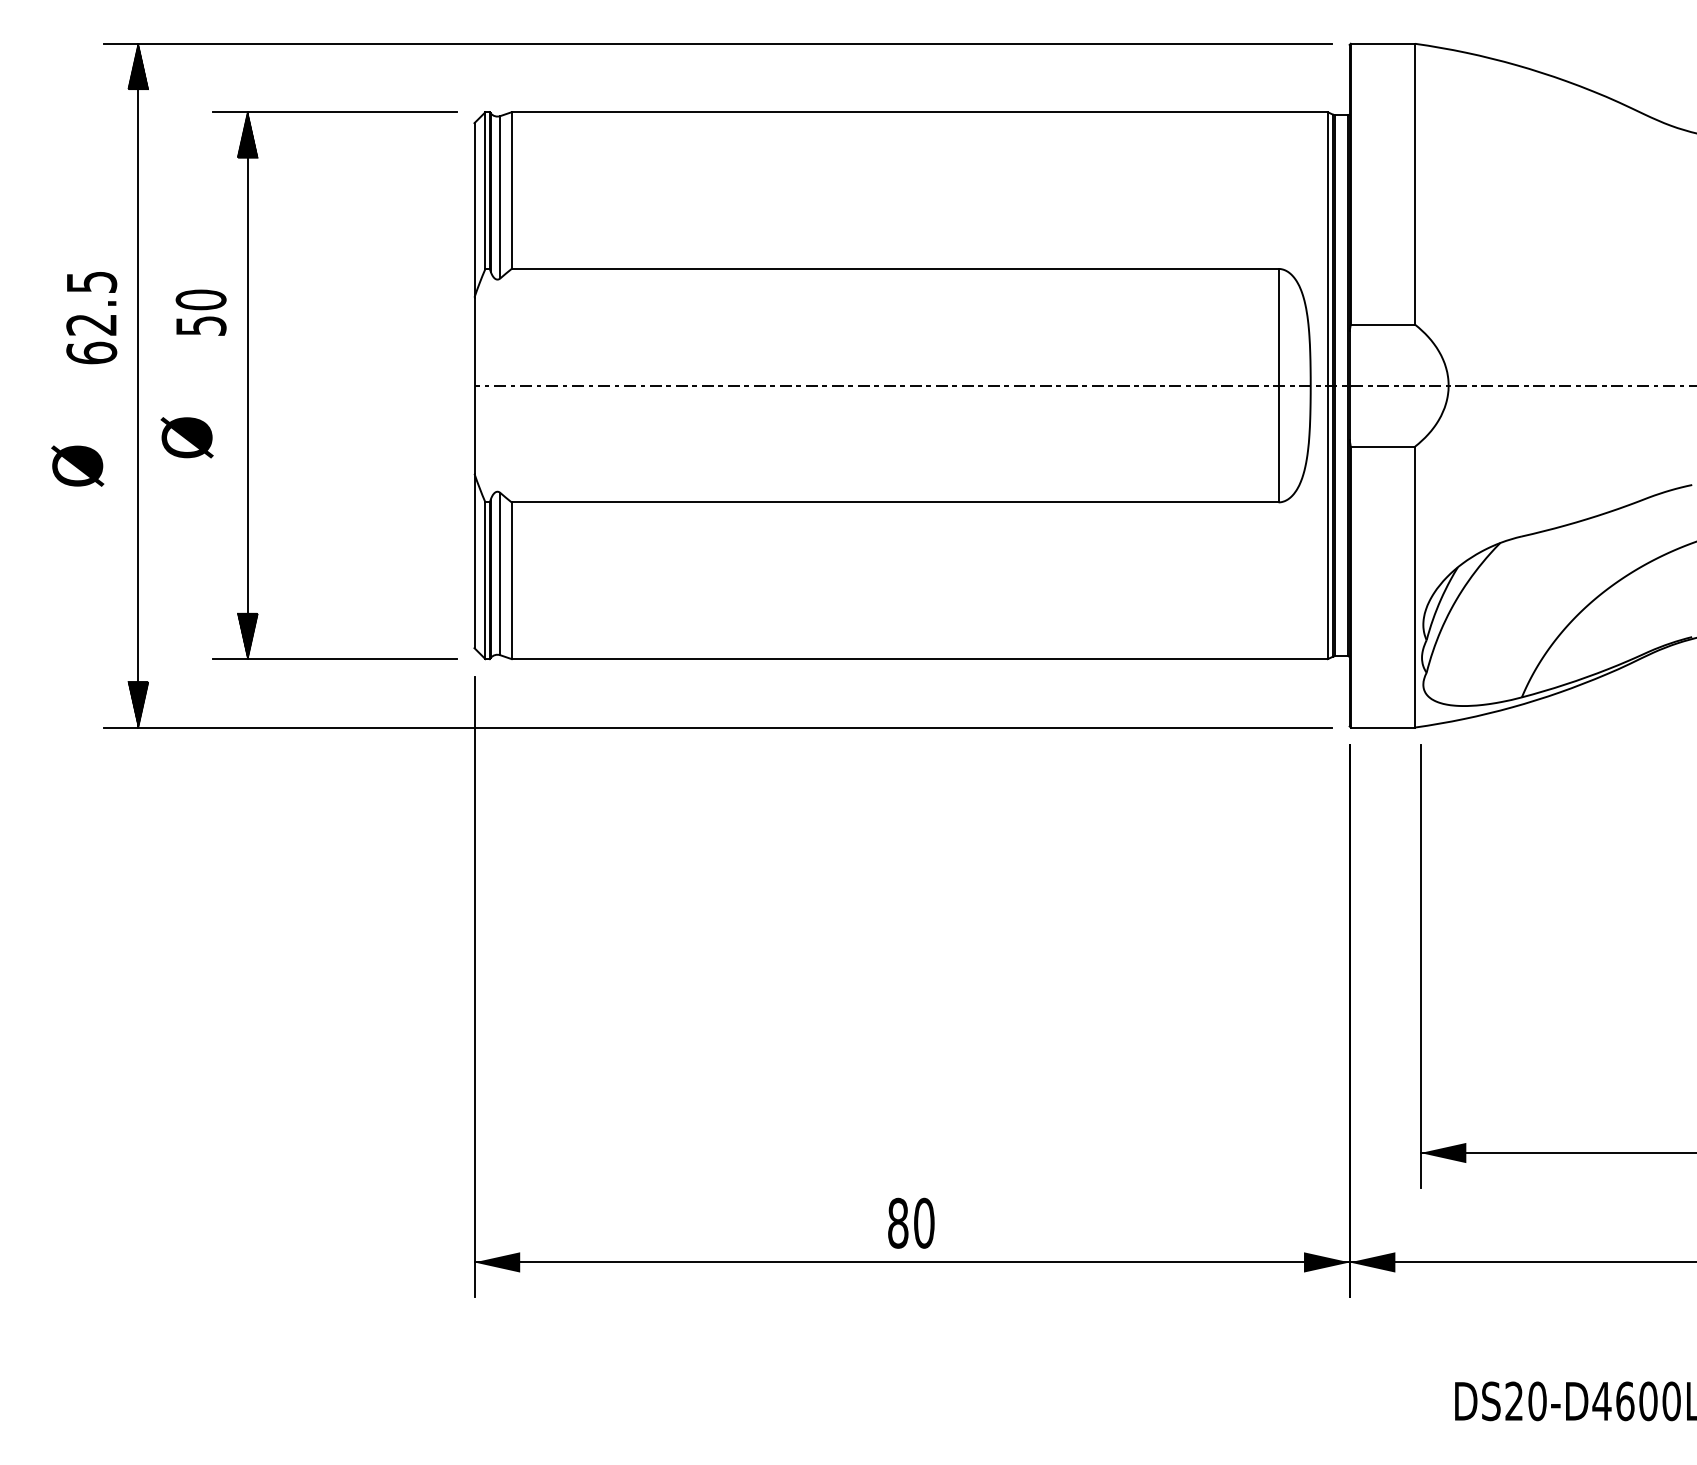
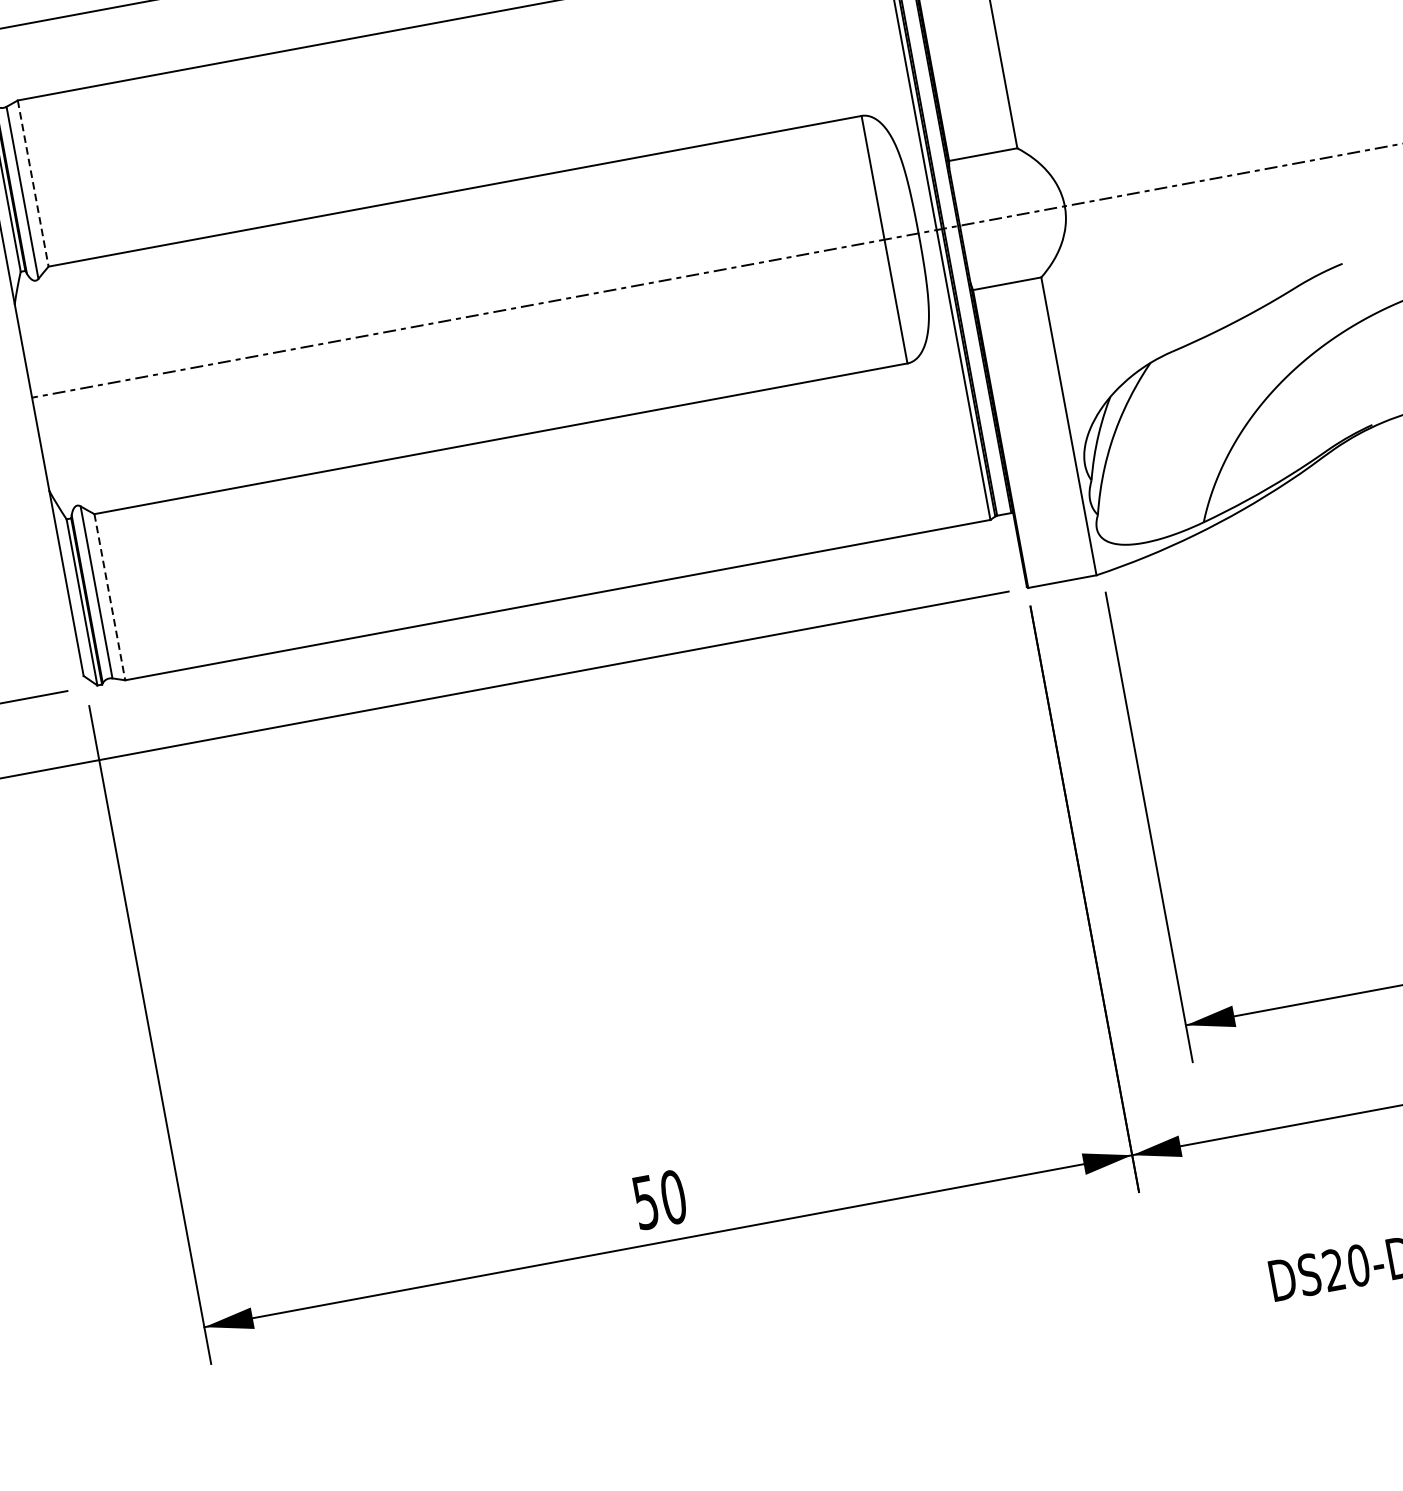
line: (511, 191) -> (33, 184), solid -> dashed
line: (511, 581) -> (109, 598), solid -> dashed
text: (898, 1222) -> (646, 1201), 80 -> 50

